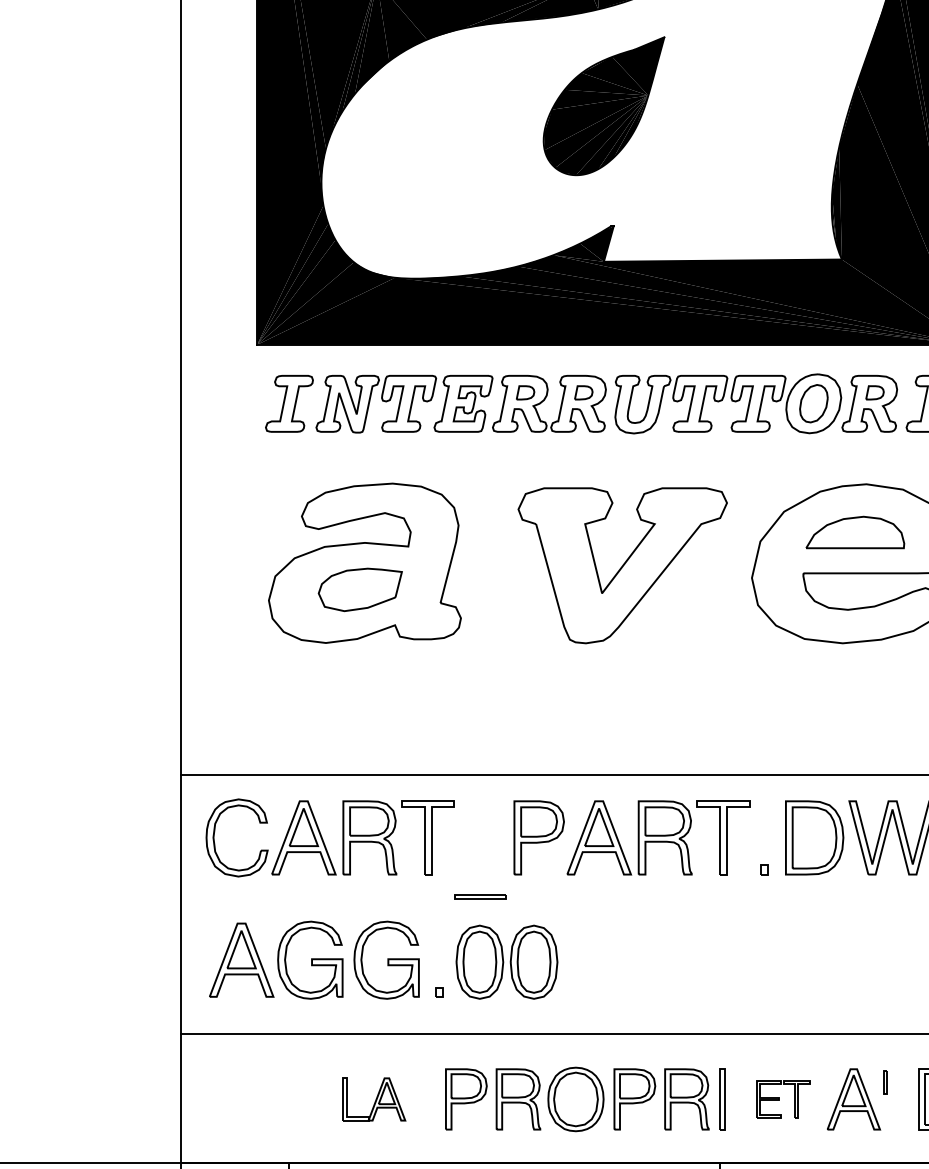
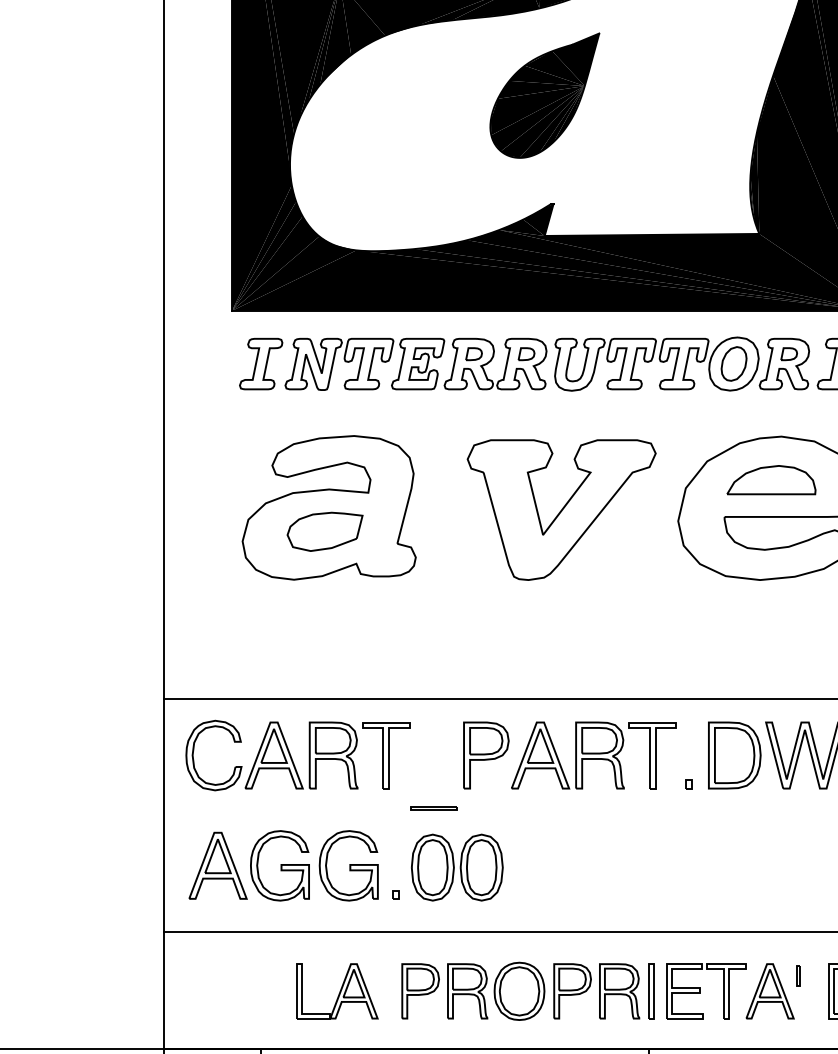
part: (374, 1099) -> (337, 991), size x1.43
part: (783, 1099) -> (706, 991), size x1.67

